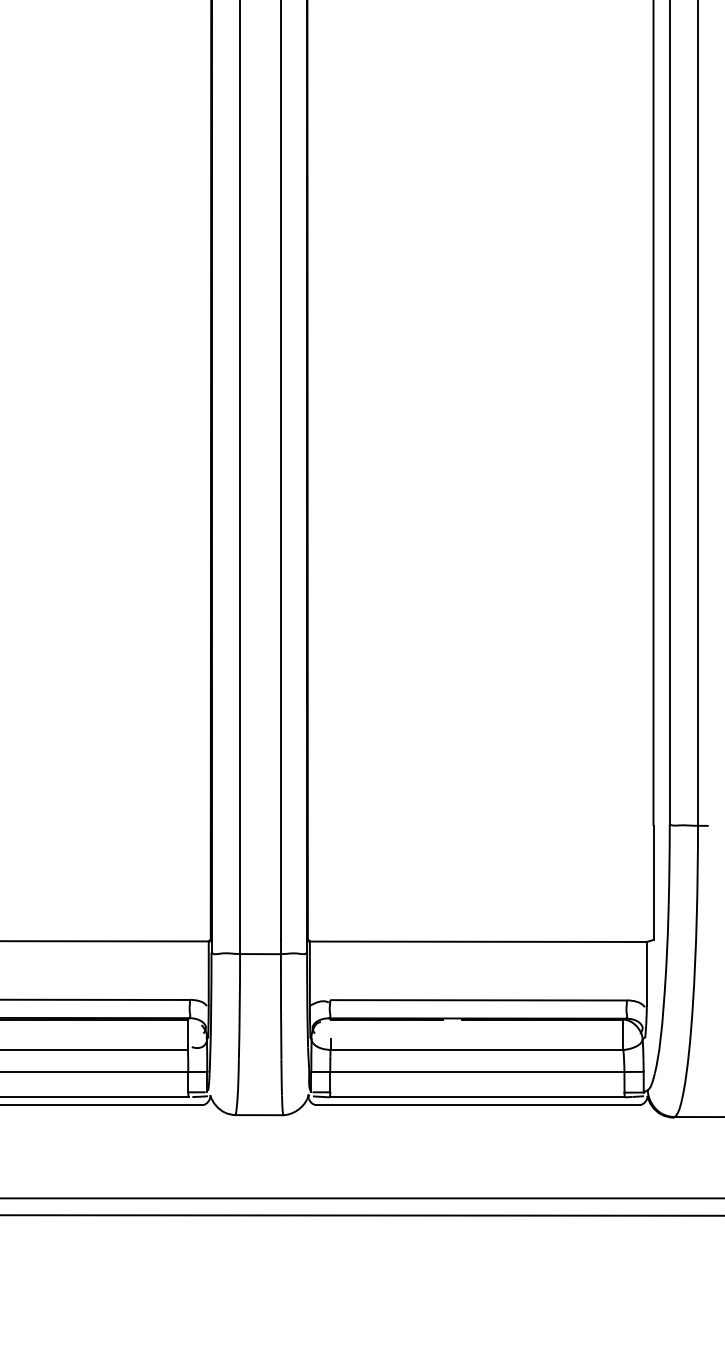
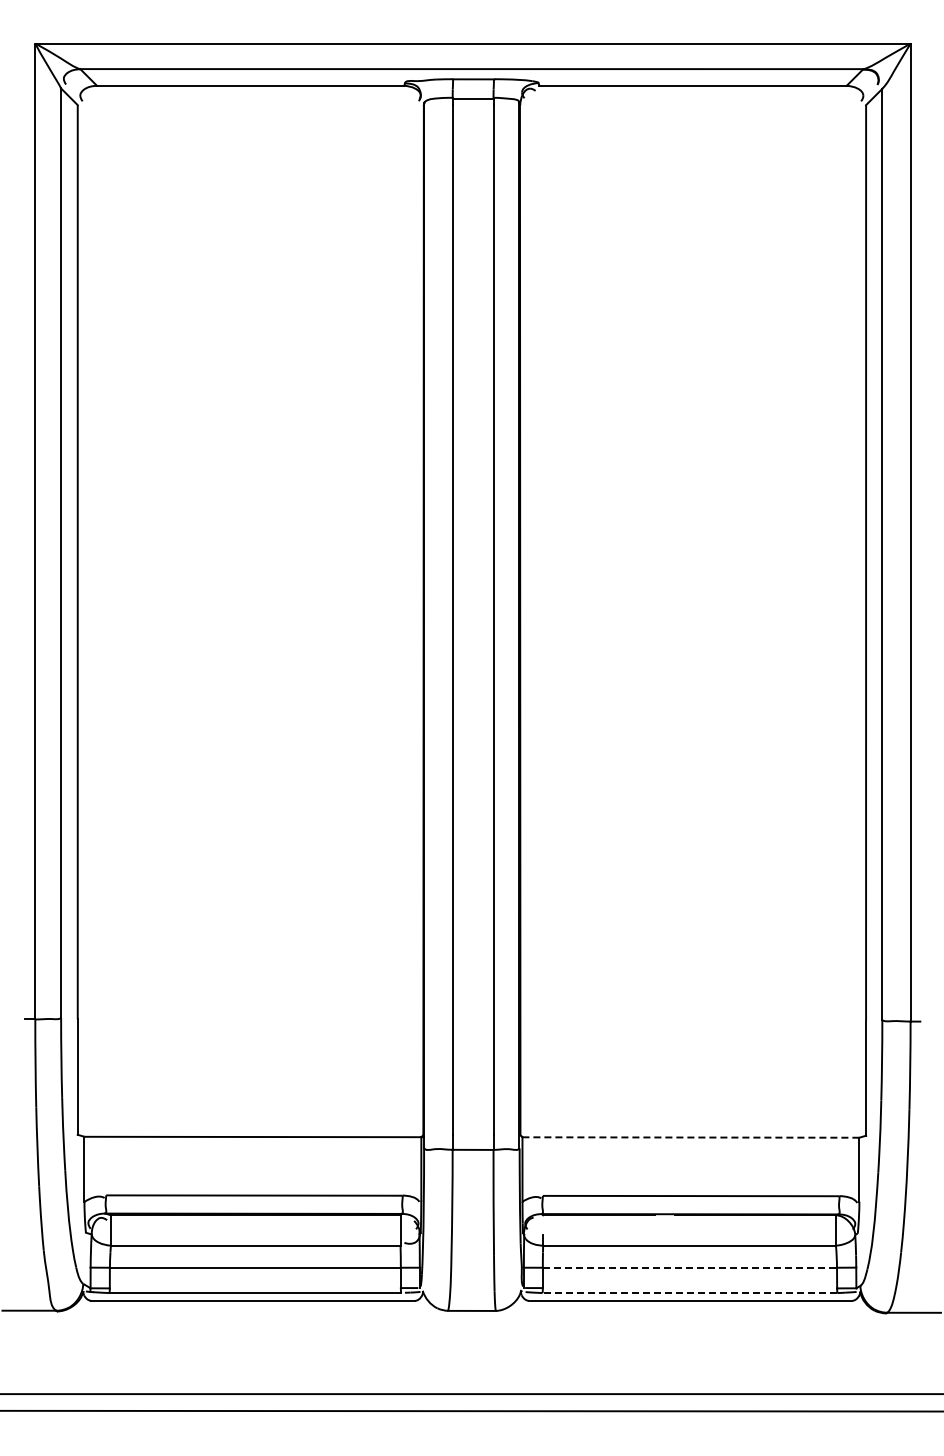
line: (476, 941) -> (689, 1137), solid -> dashed
line: (477, 1071) -> (690, 1267), solid -> dashed
line: (476, 1097) -> (689, 1293), solid -> dashed

